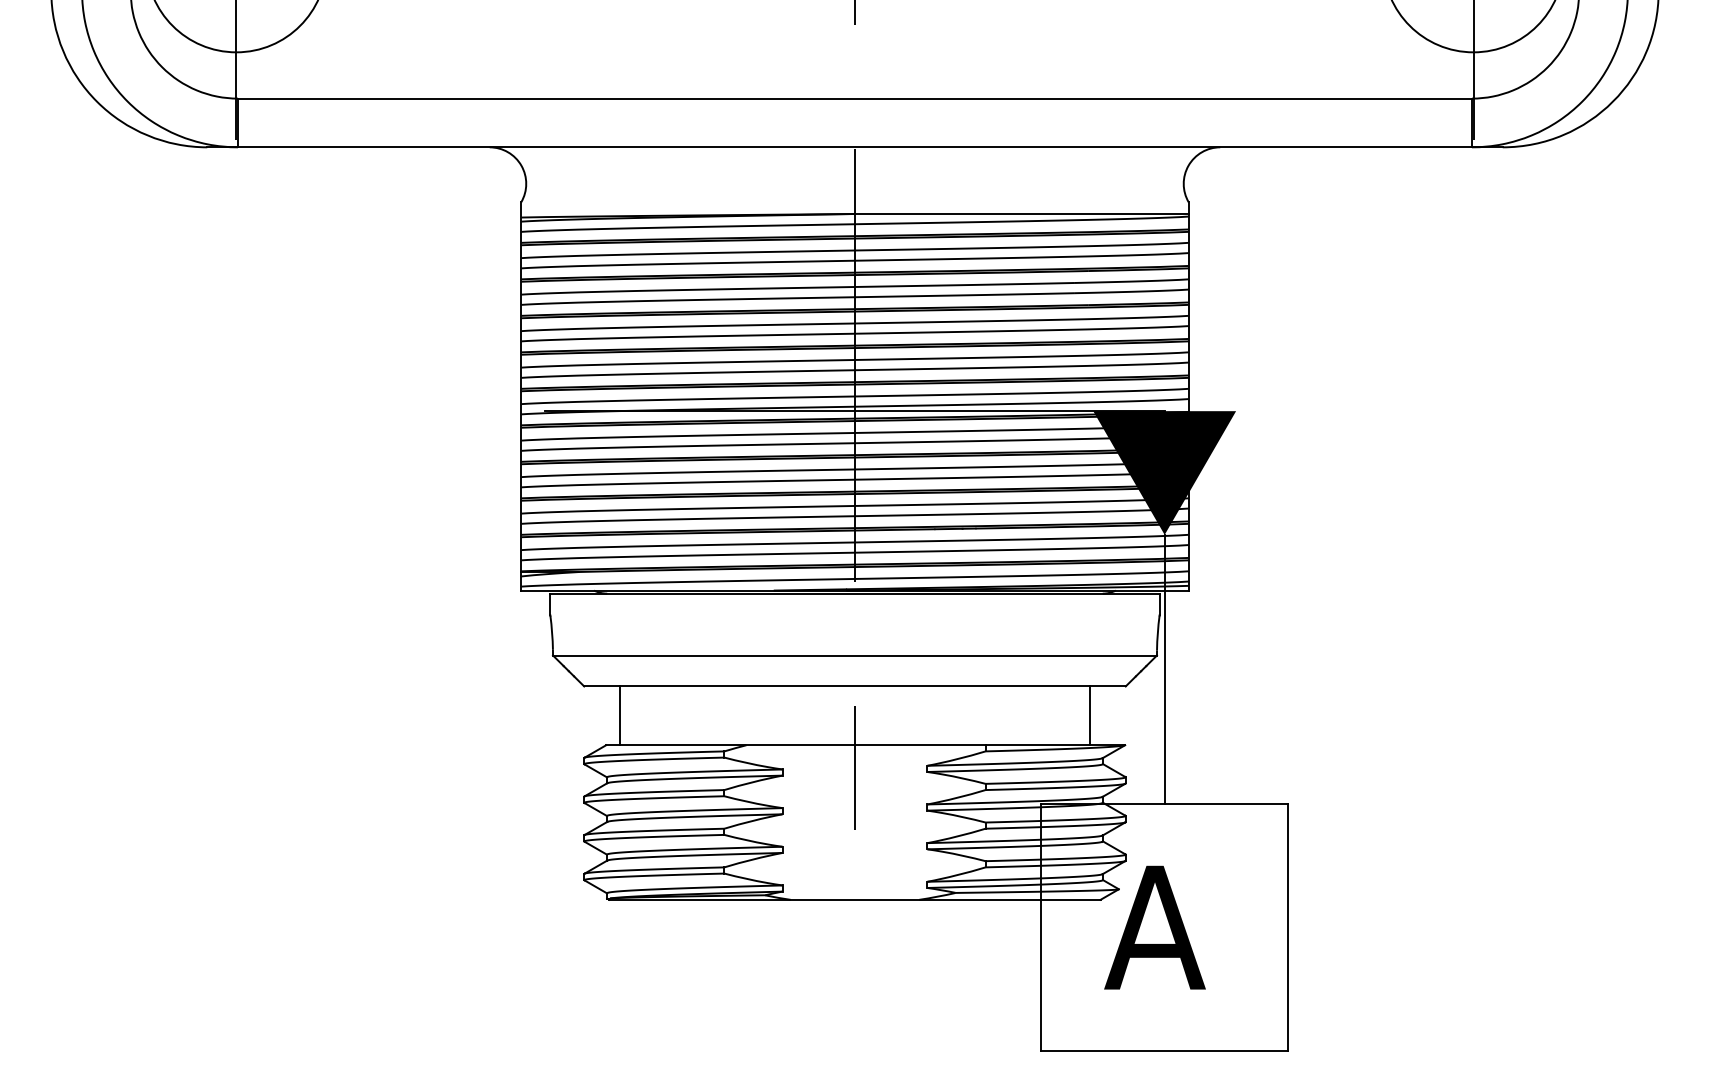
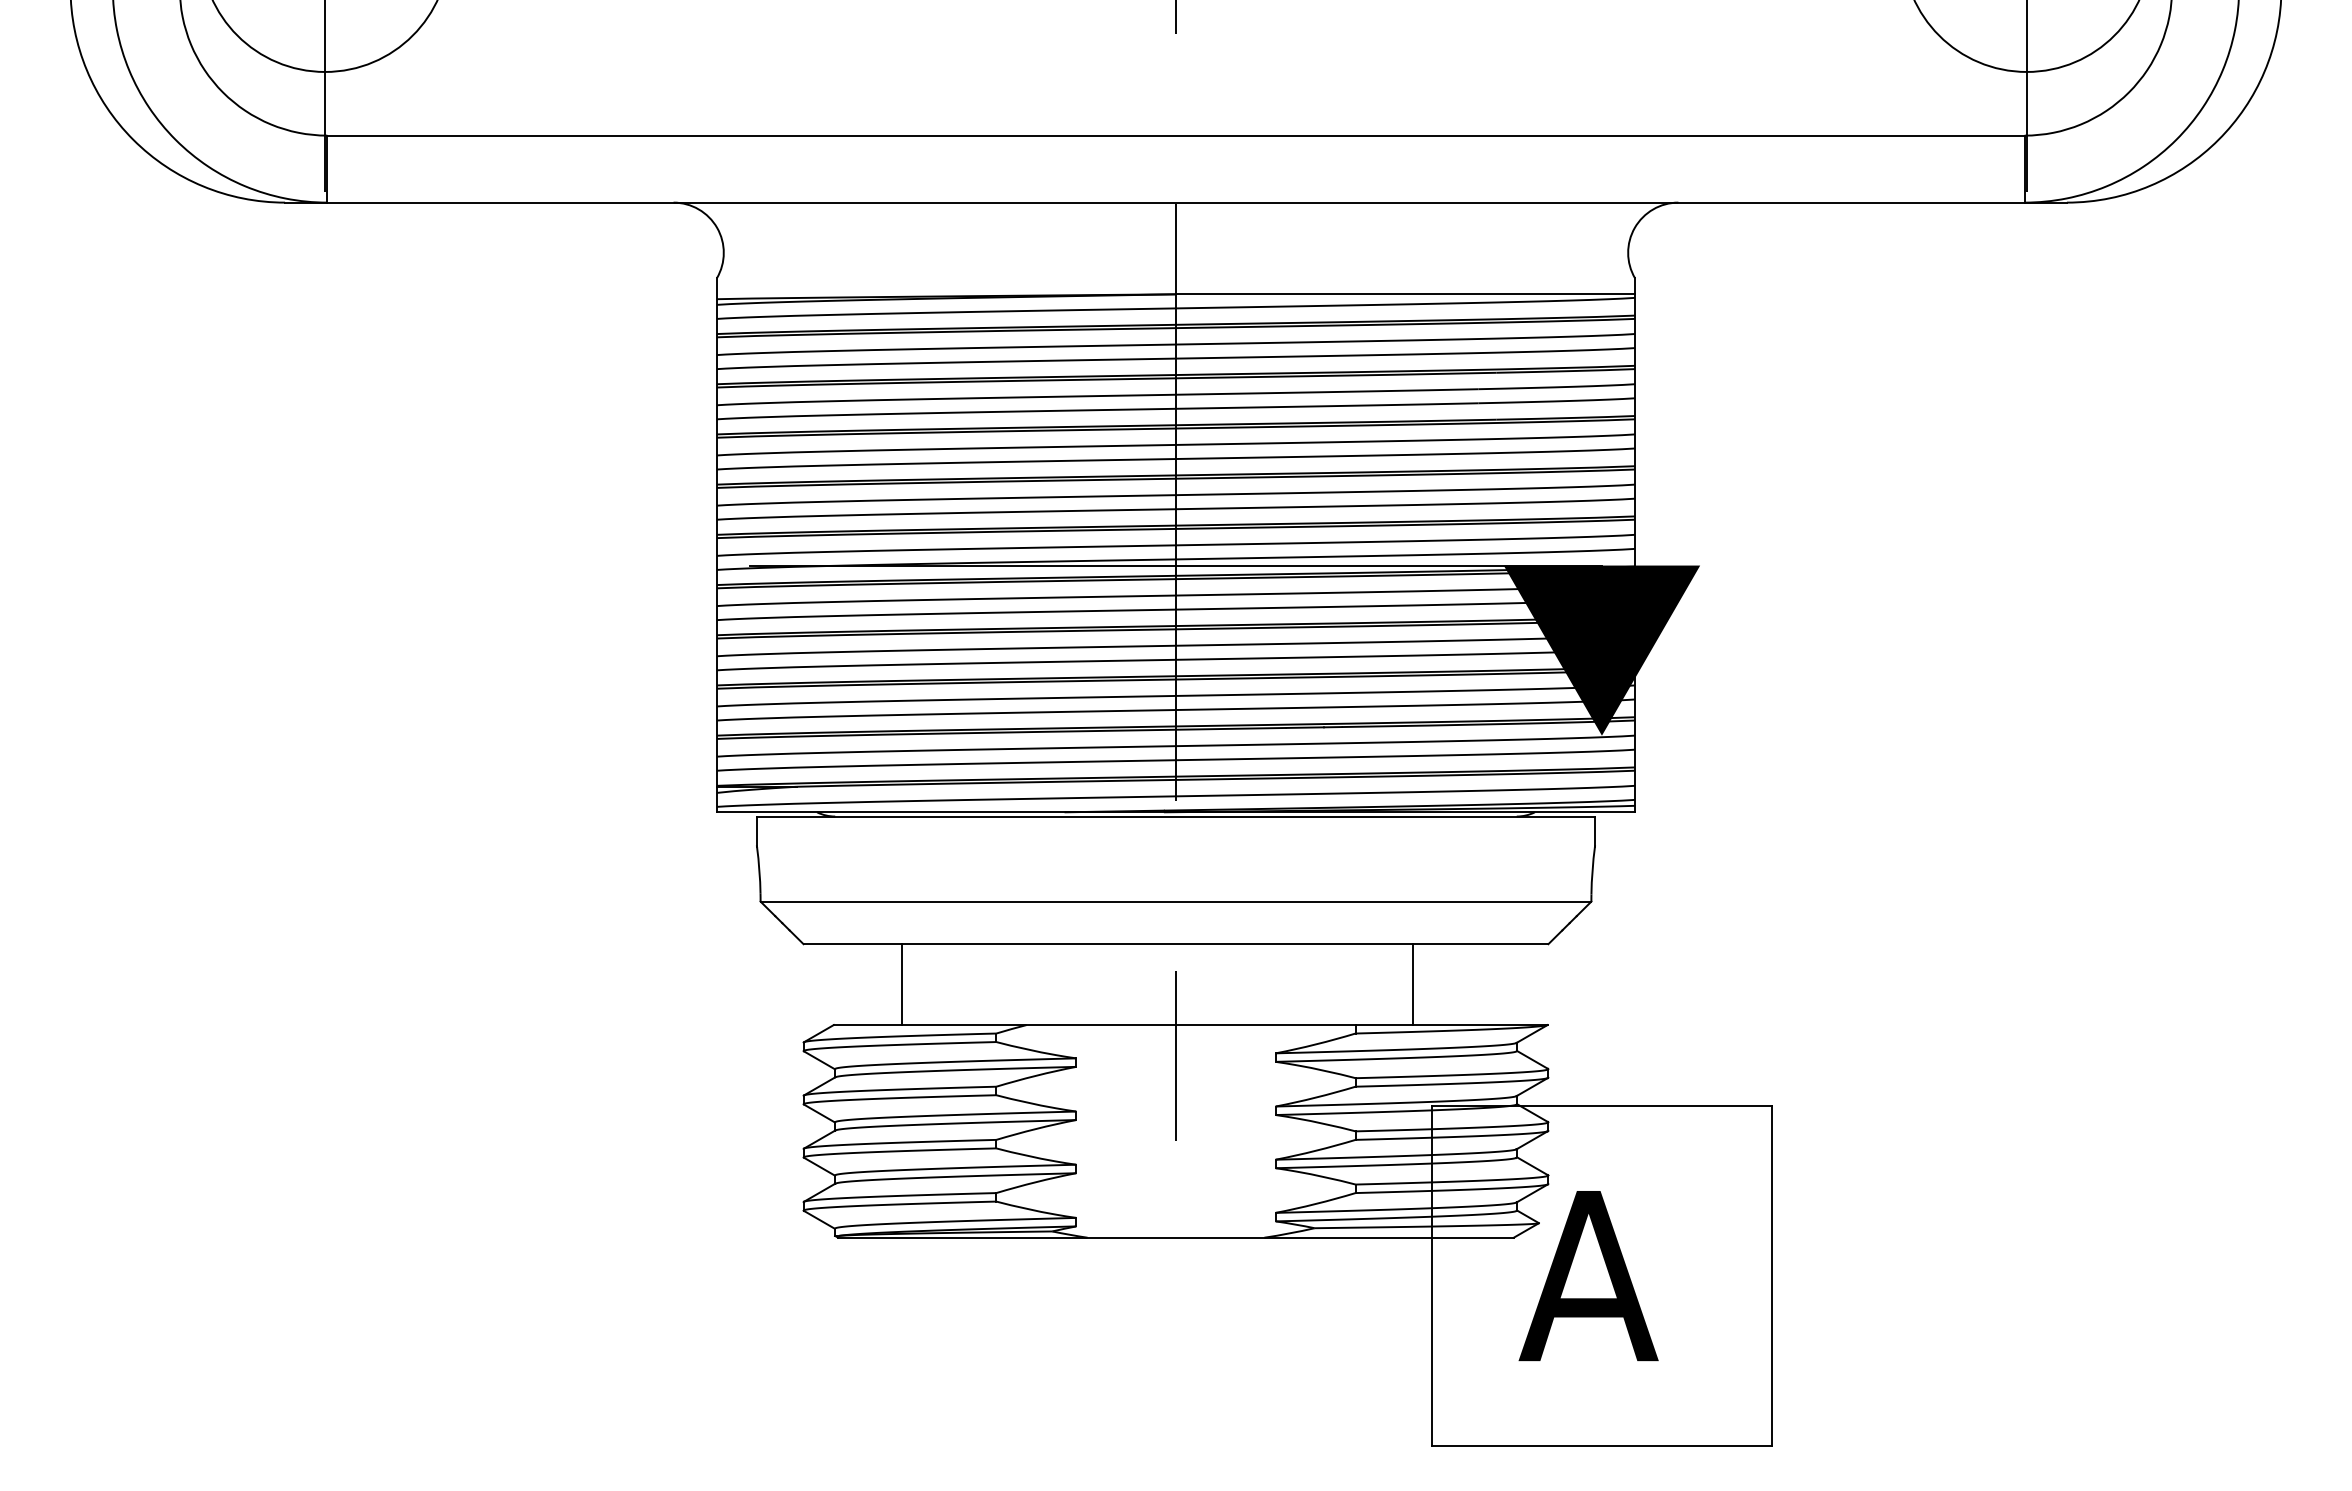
line: (1164, 669) -> (1601, 920), removed
line: (619, 715) -> (901, 984), moved
line: (1090, 715) -> (1413, 984), moved

